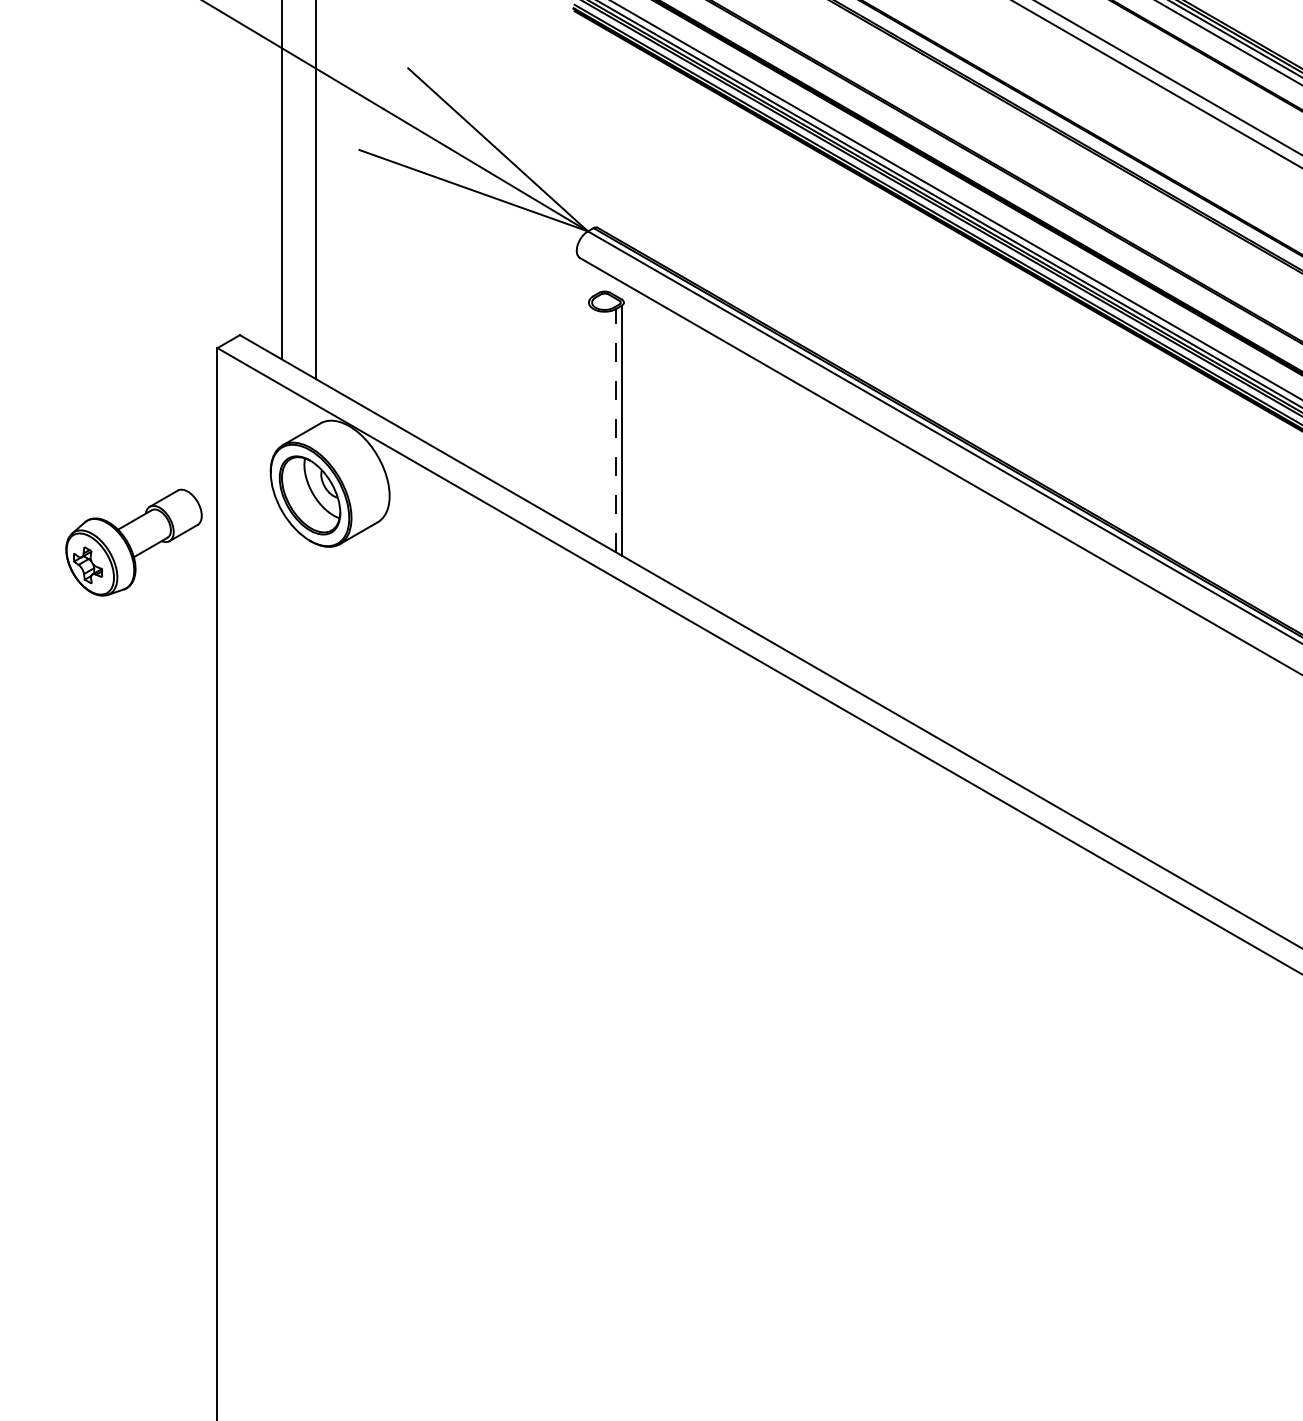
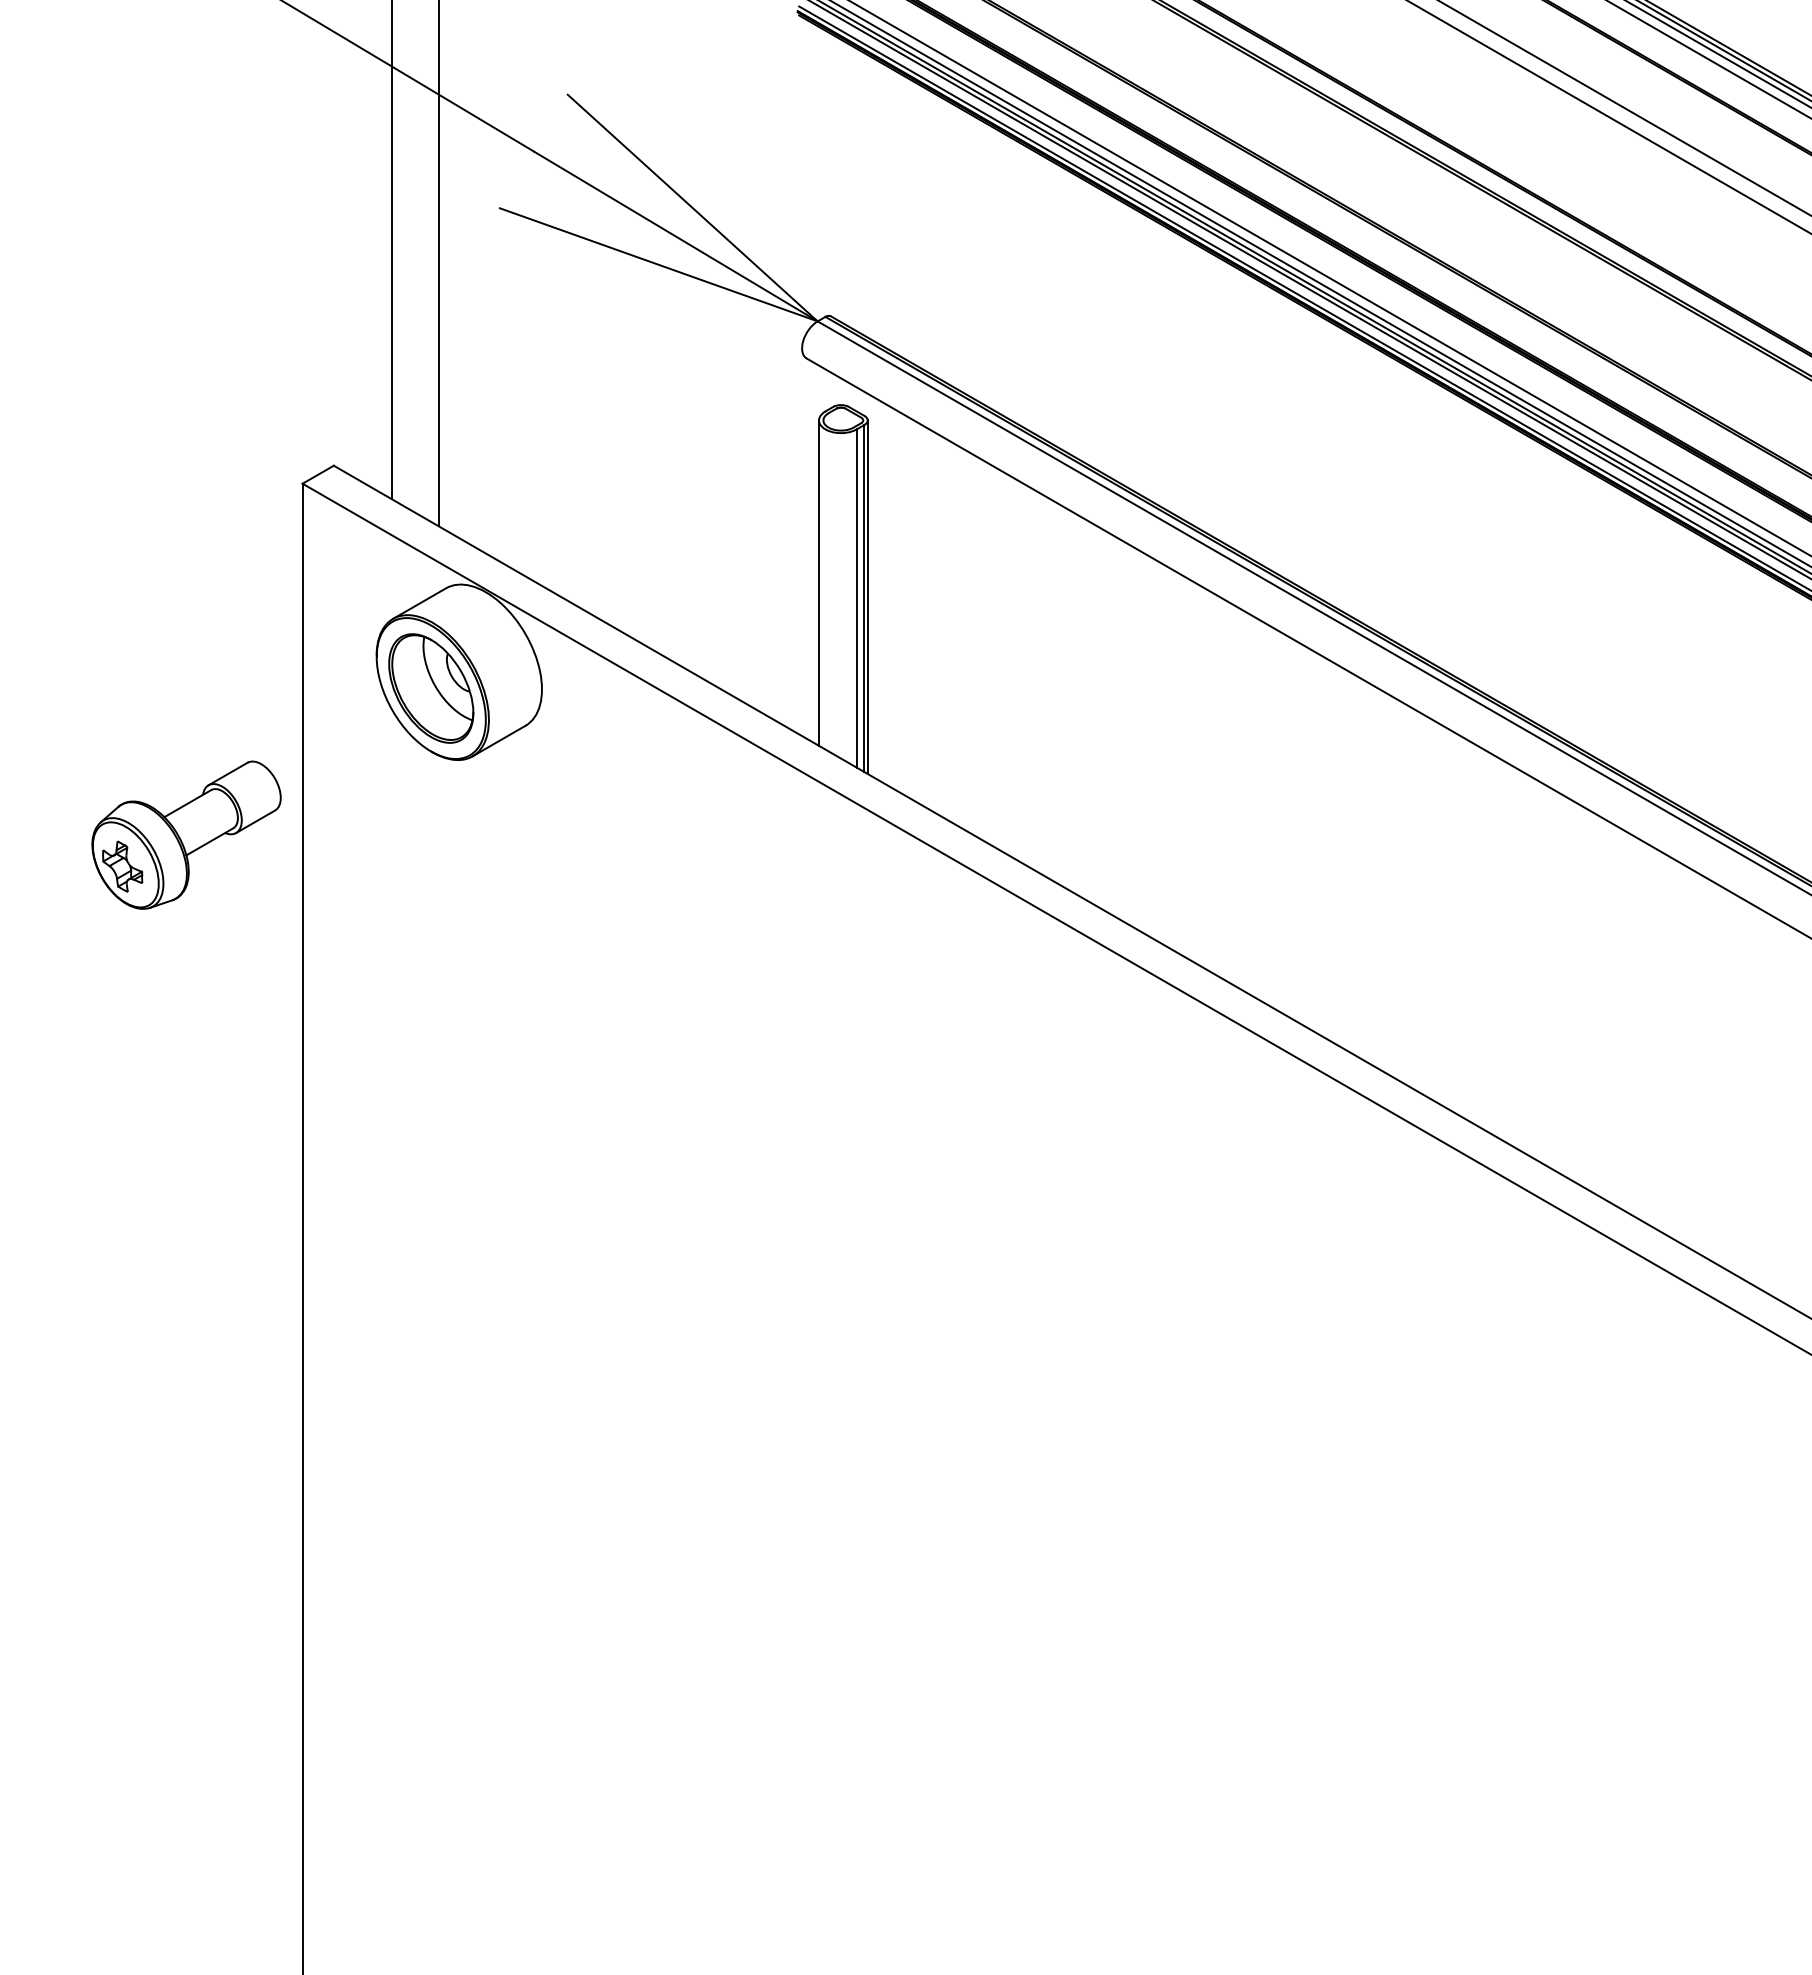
line: (589, 419) -> (819, 582), added
line: (623, 429) -> (867, 596), added
line: (615, 430) -> (856, 598), dashed -> solid
part: (133, 542) -> (186, 834), moved

